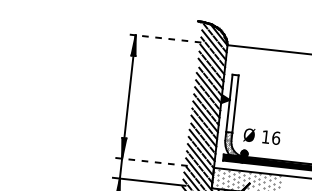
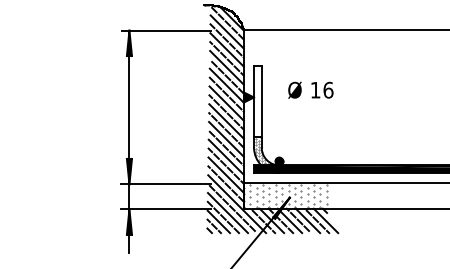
line: (165, 38) -> (166, 30), dashed -> solid
text: (261, 136) -> (310, 89), moved
line: (151, 161) -> (165, 184), dashed -> solid

